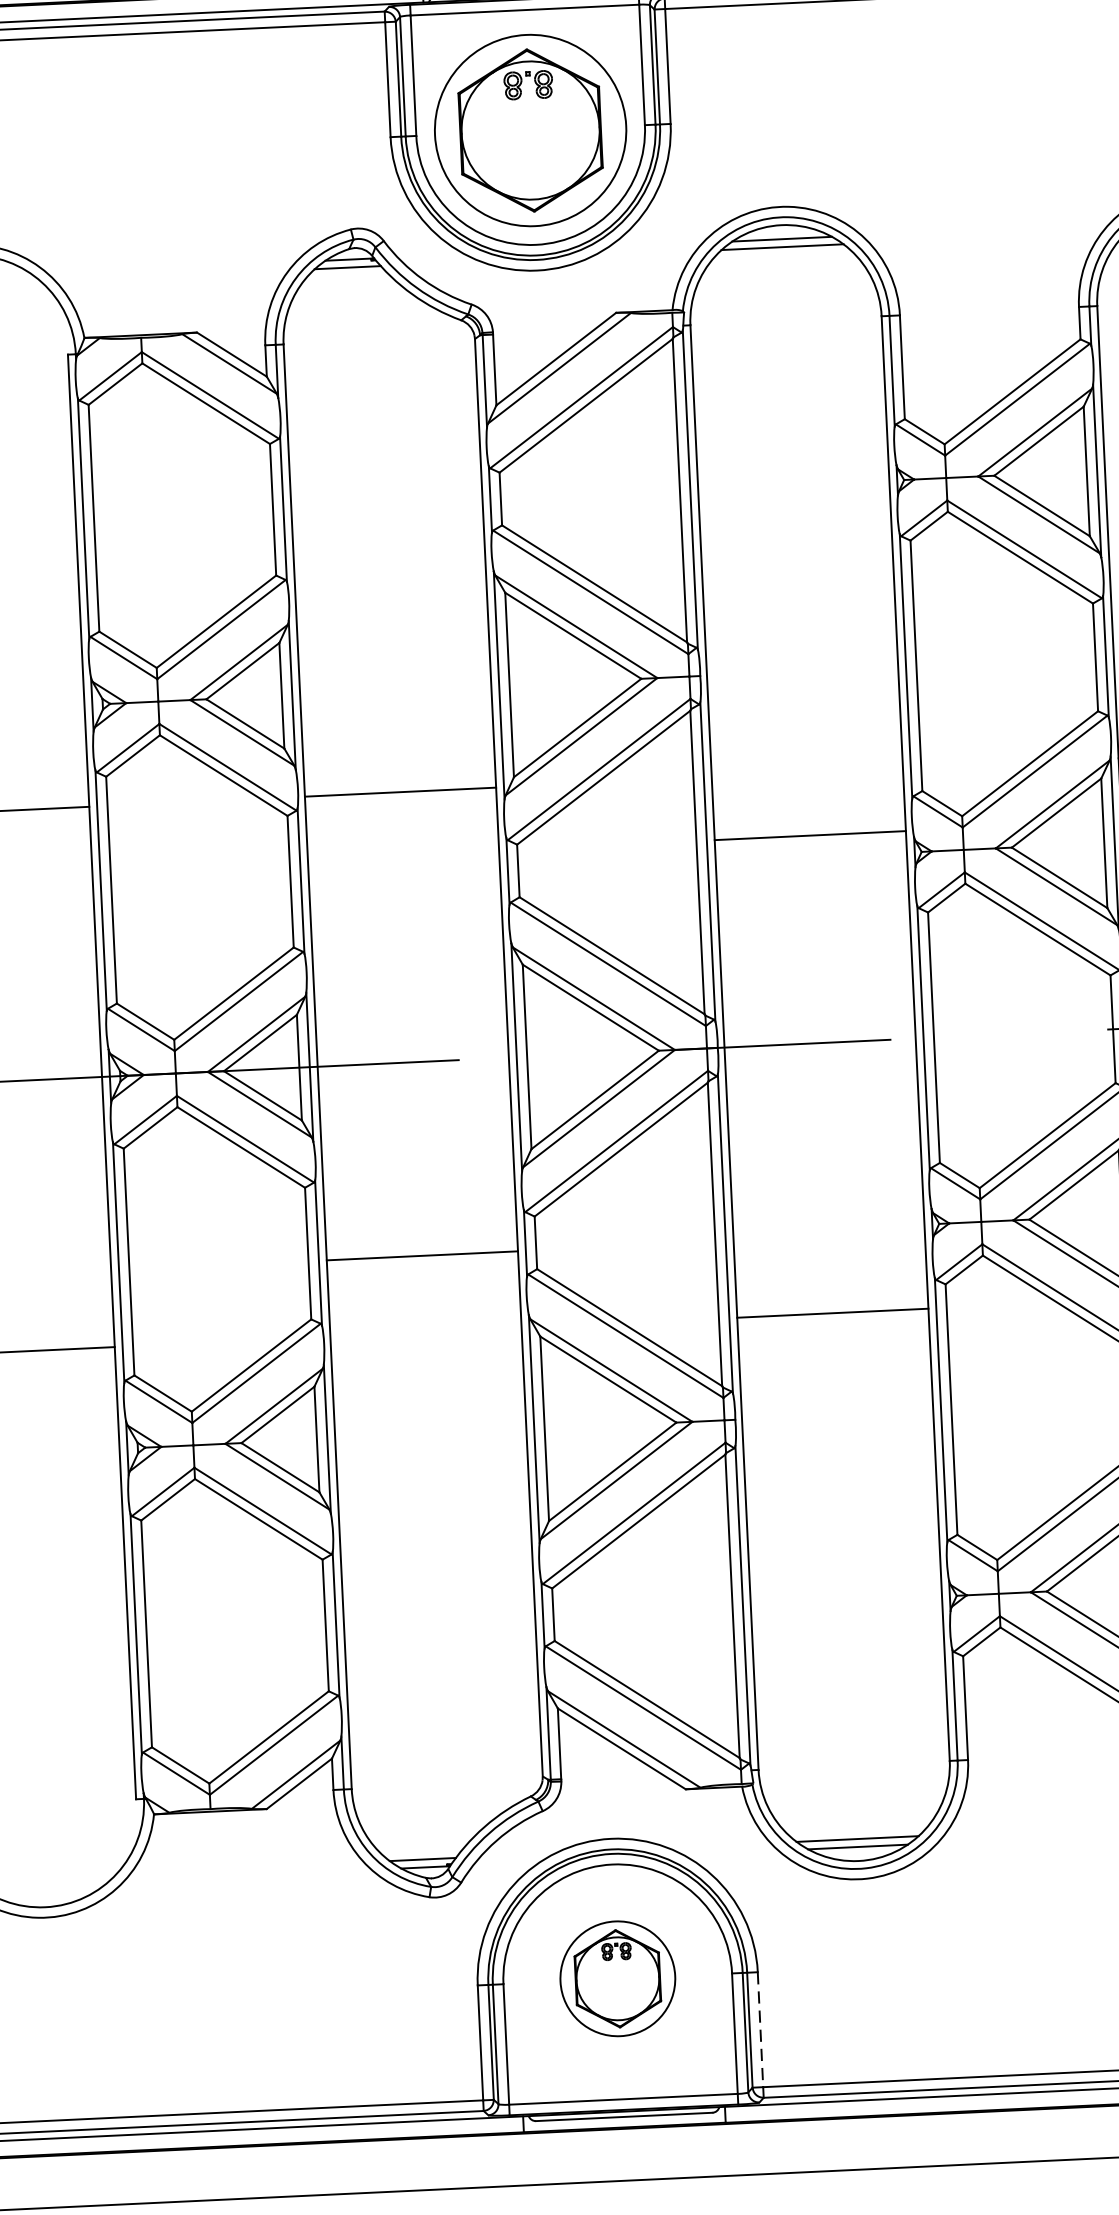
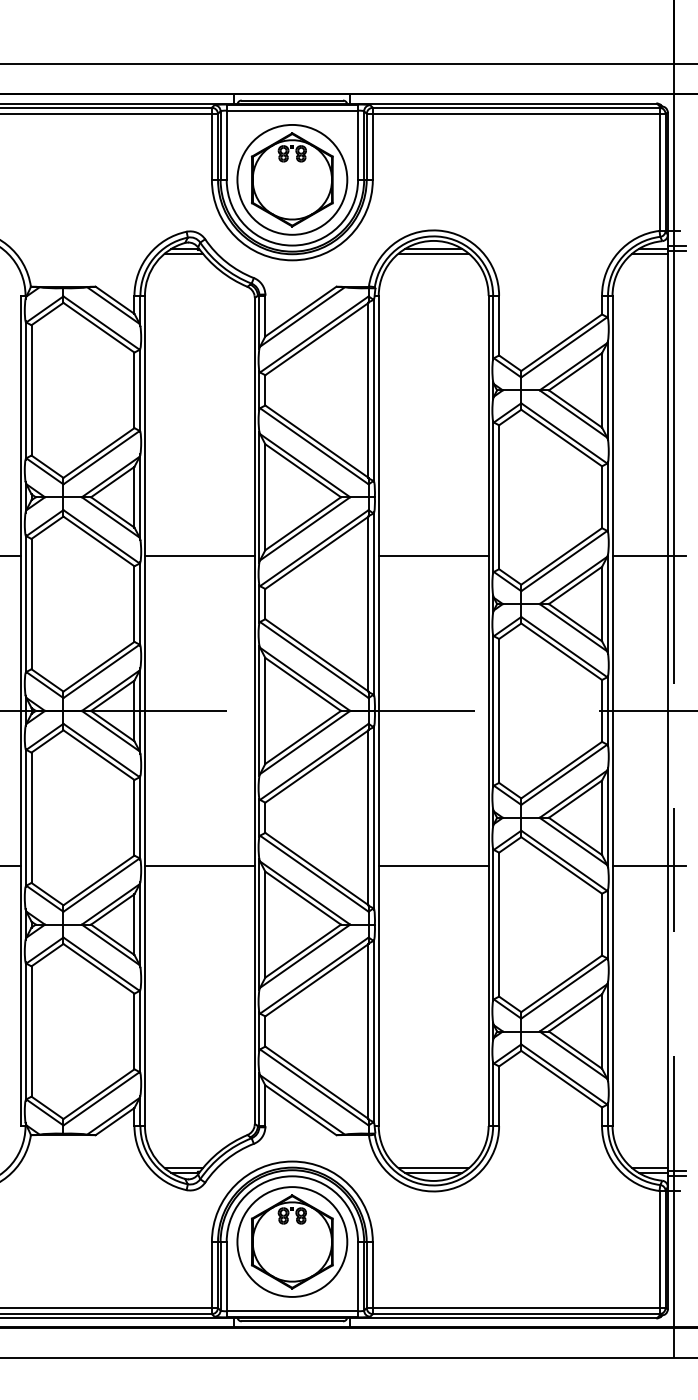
line: (809, 835) -> (433, 555), moved
line: (421, 1256) -> (199, 866), moved
part: (617, 1977) -> (292, 1241), size x1.67
line: (759, 2030) -> (372, 1275), dashed -> solid

